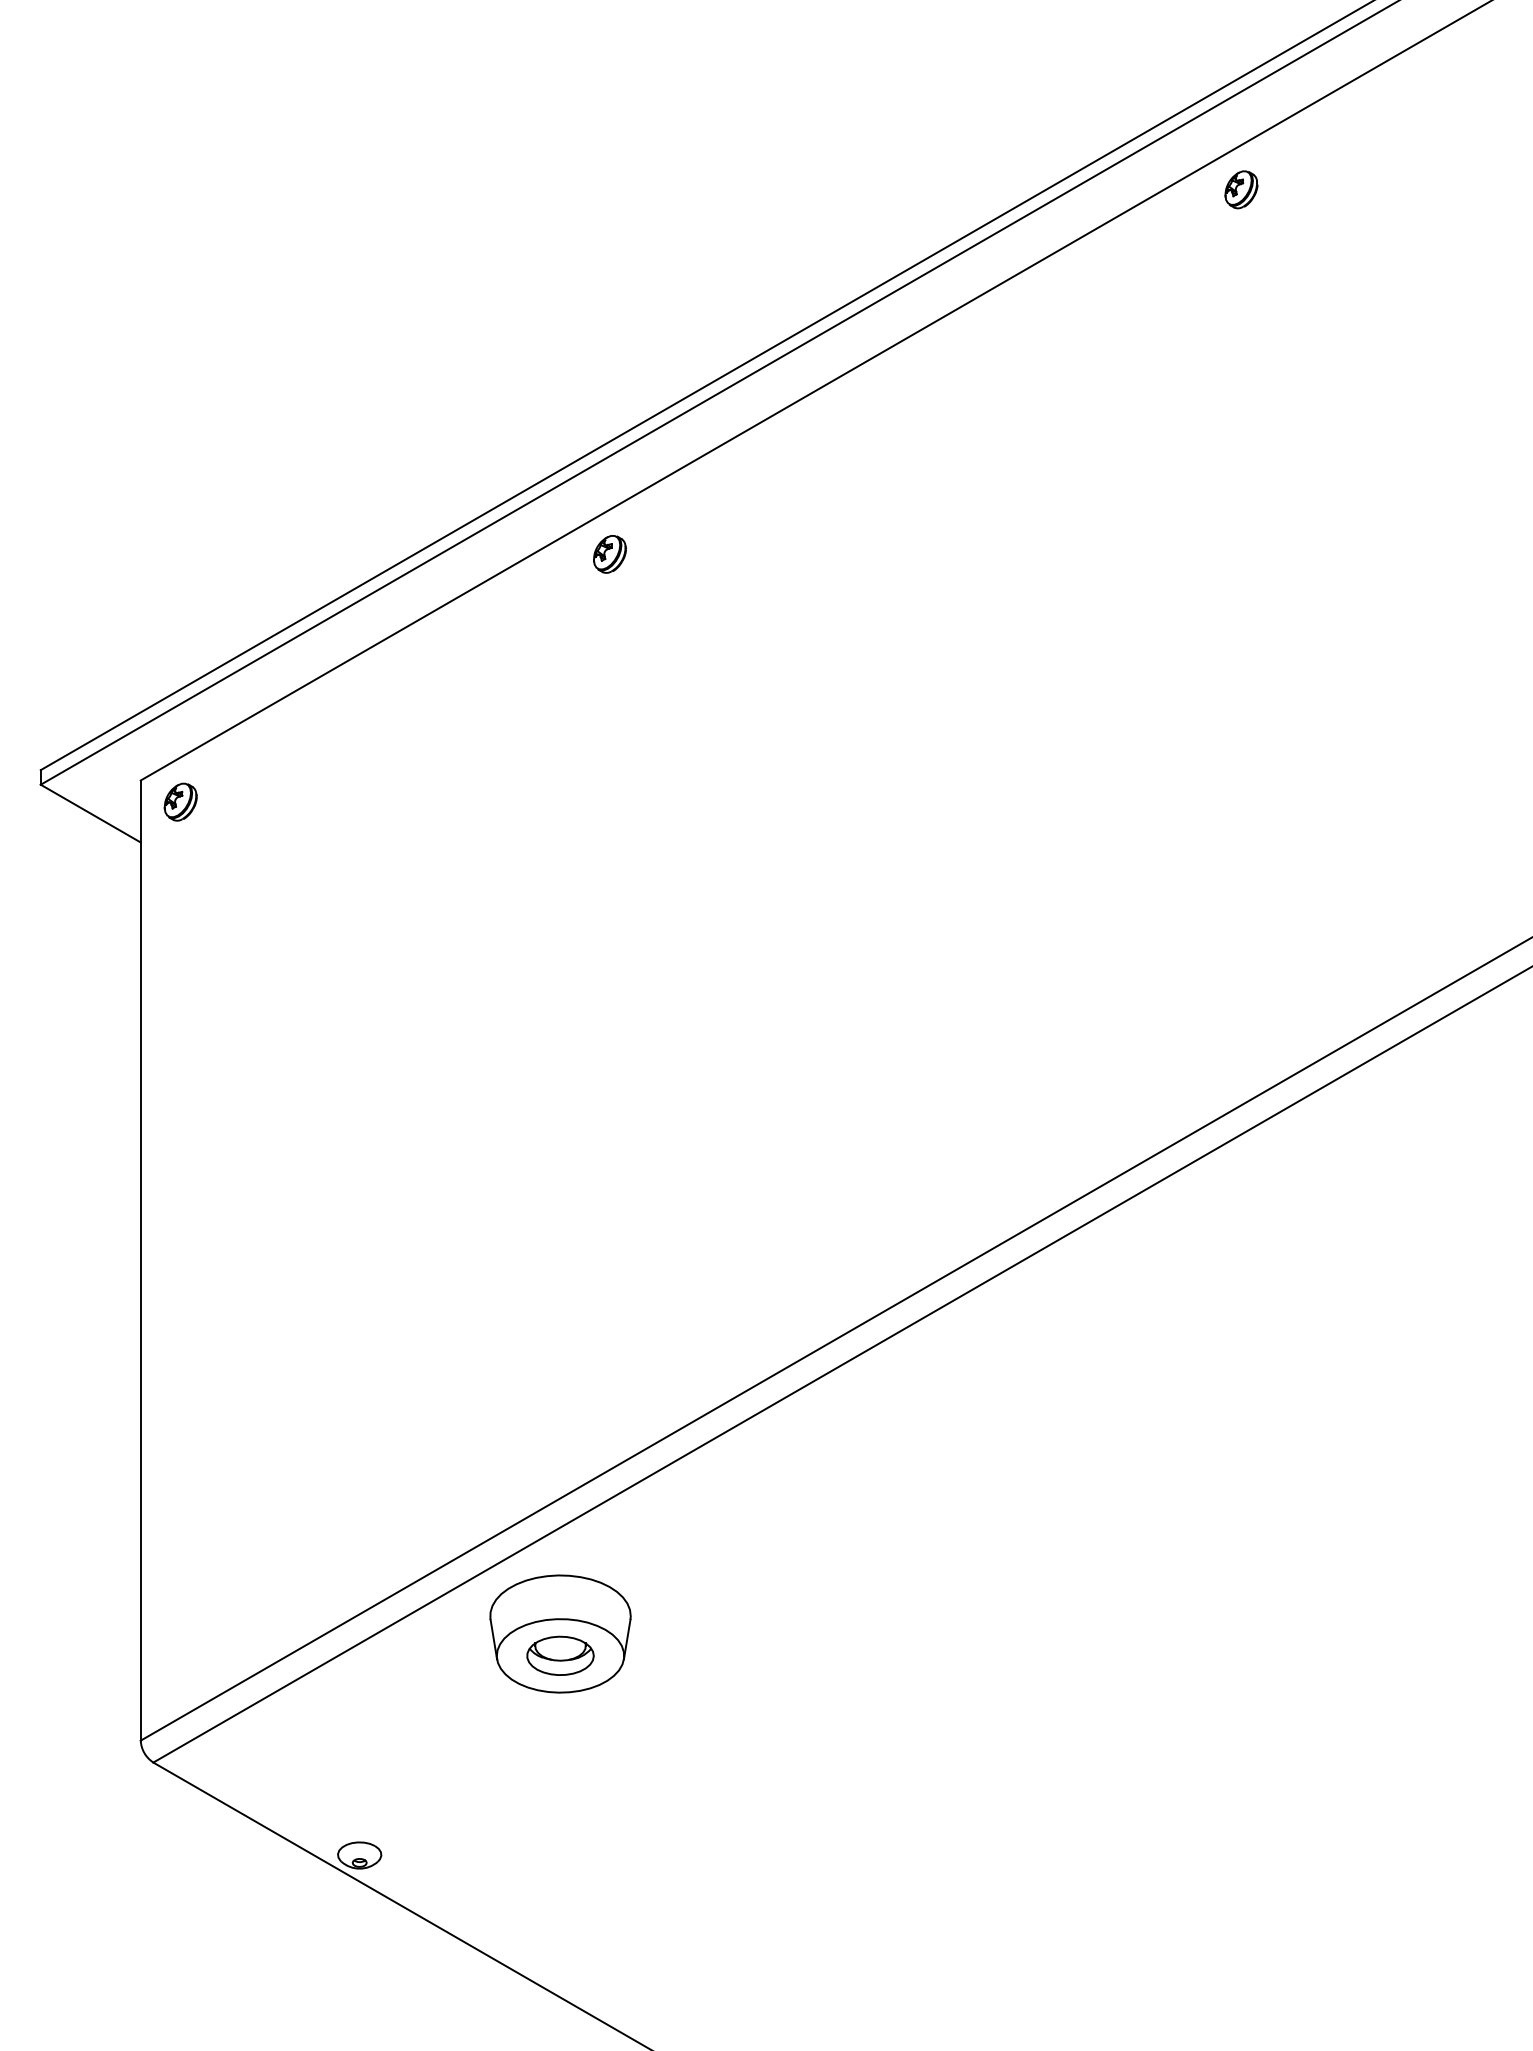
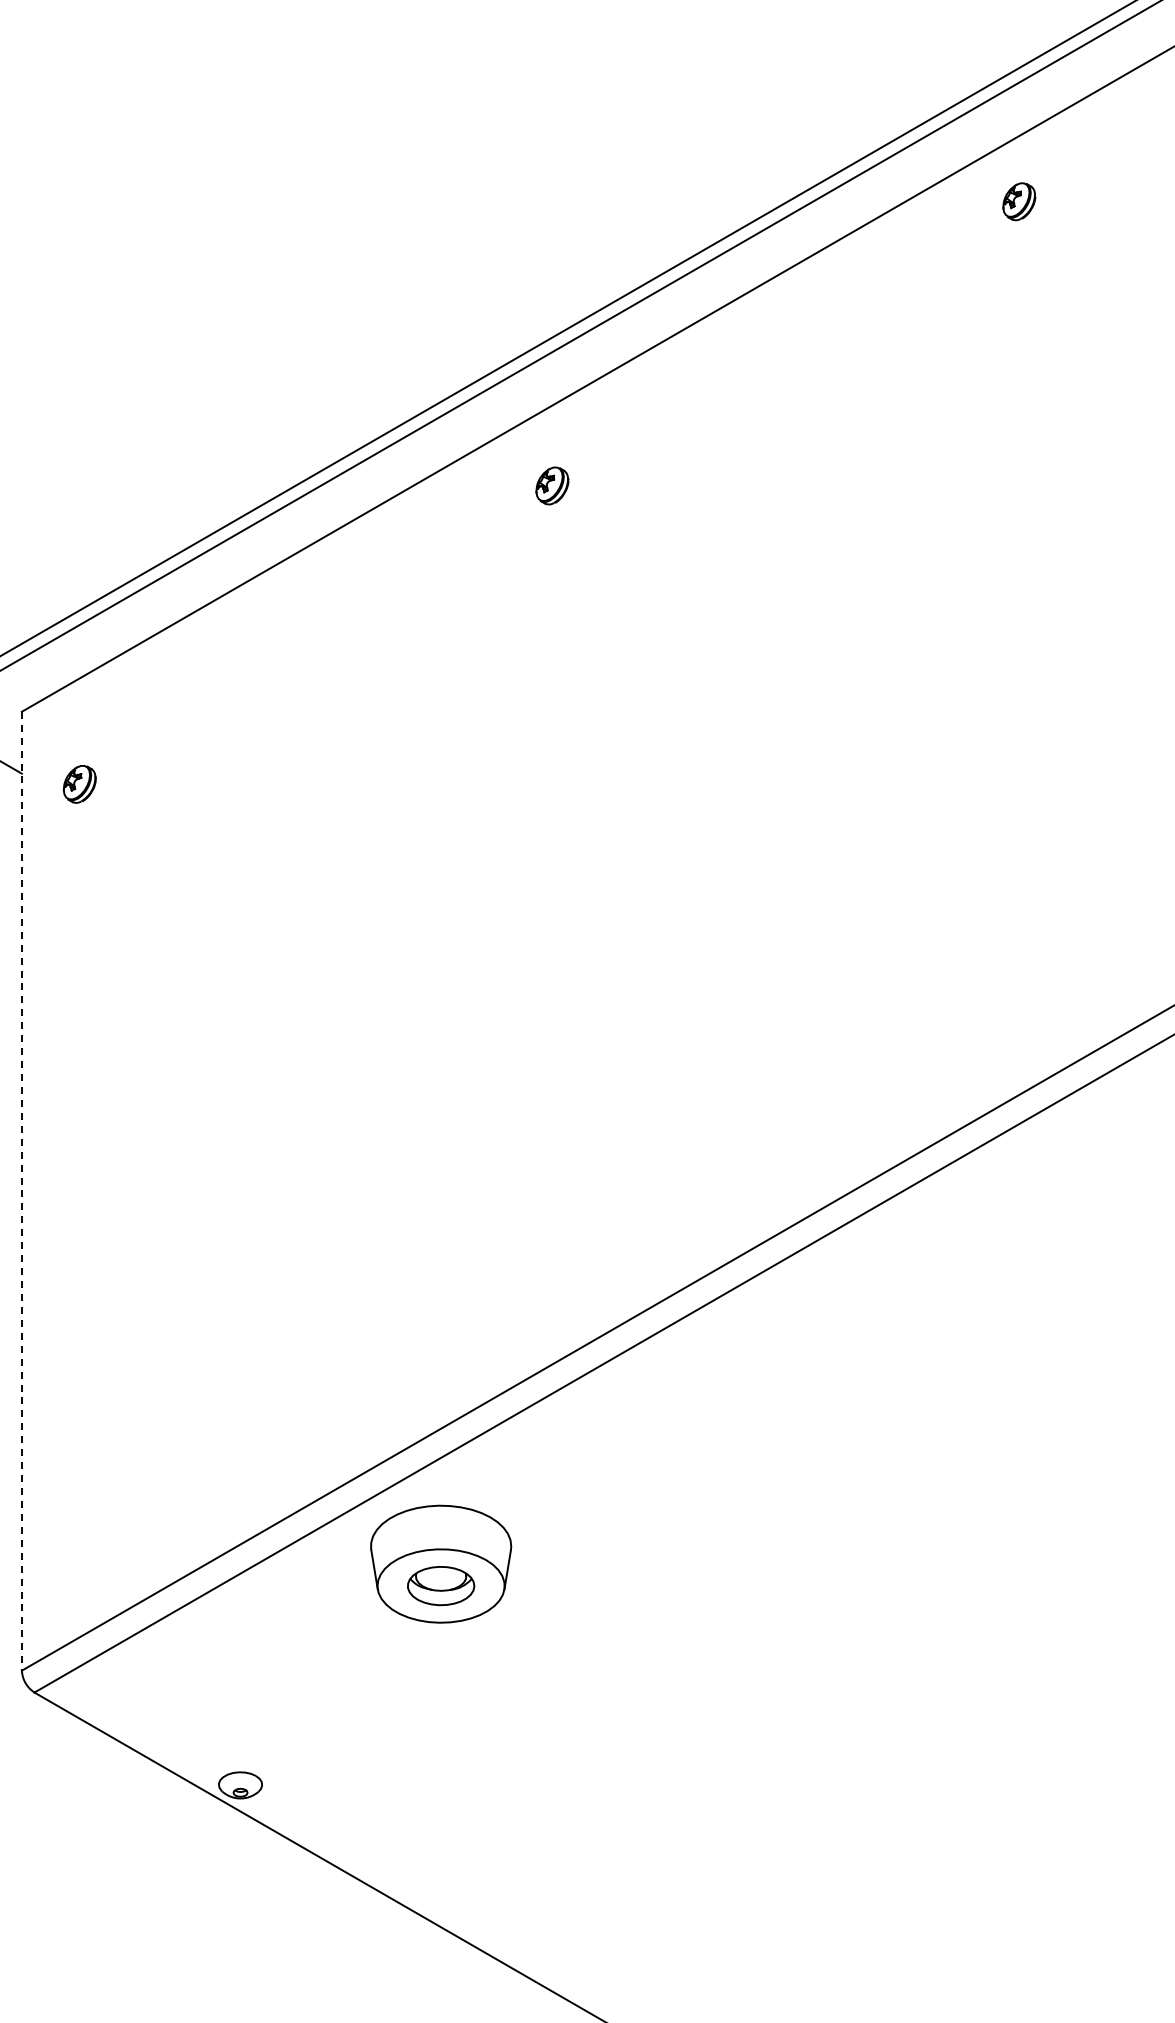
part: (1241, 189) -> (1019, 201), moved
part: (609, 554) -> (551, 486), moved
part: (180, 801) -> (79, 783), moved
line: (140, 1261) -> (21, 1192), solid -> dashed

